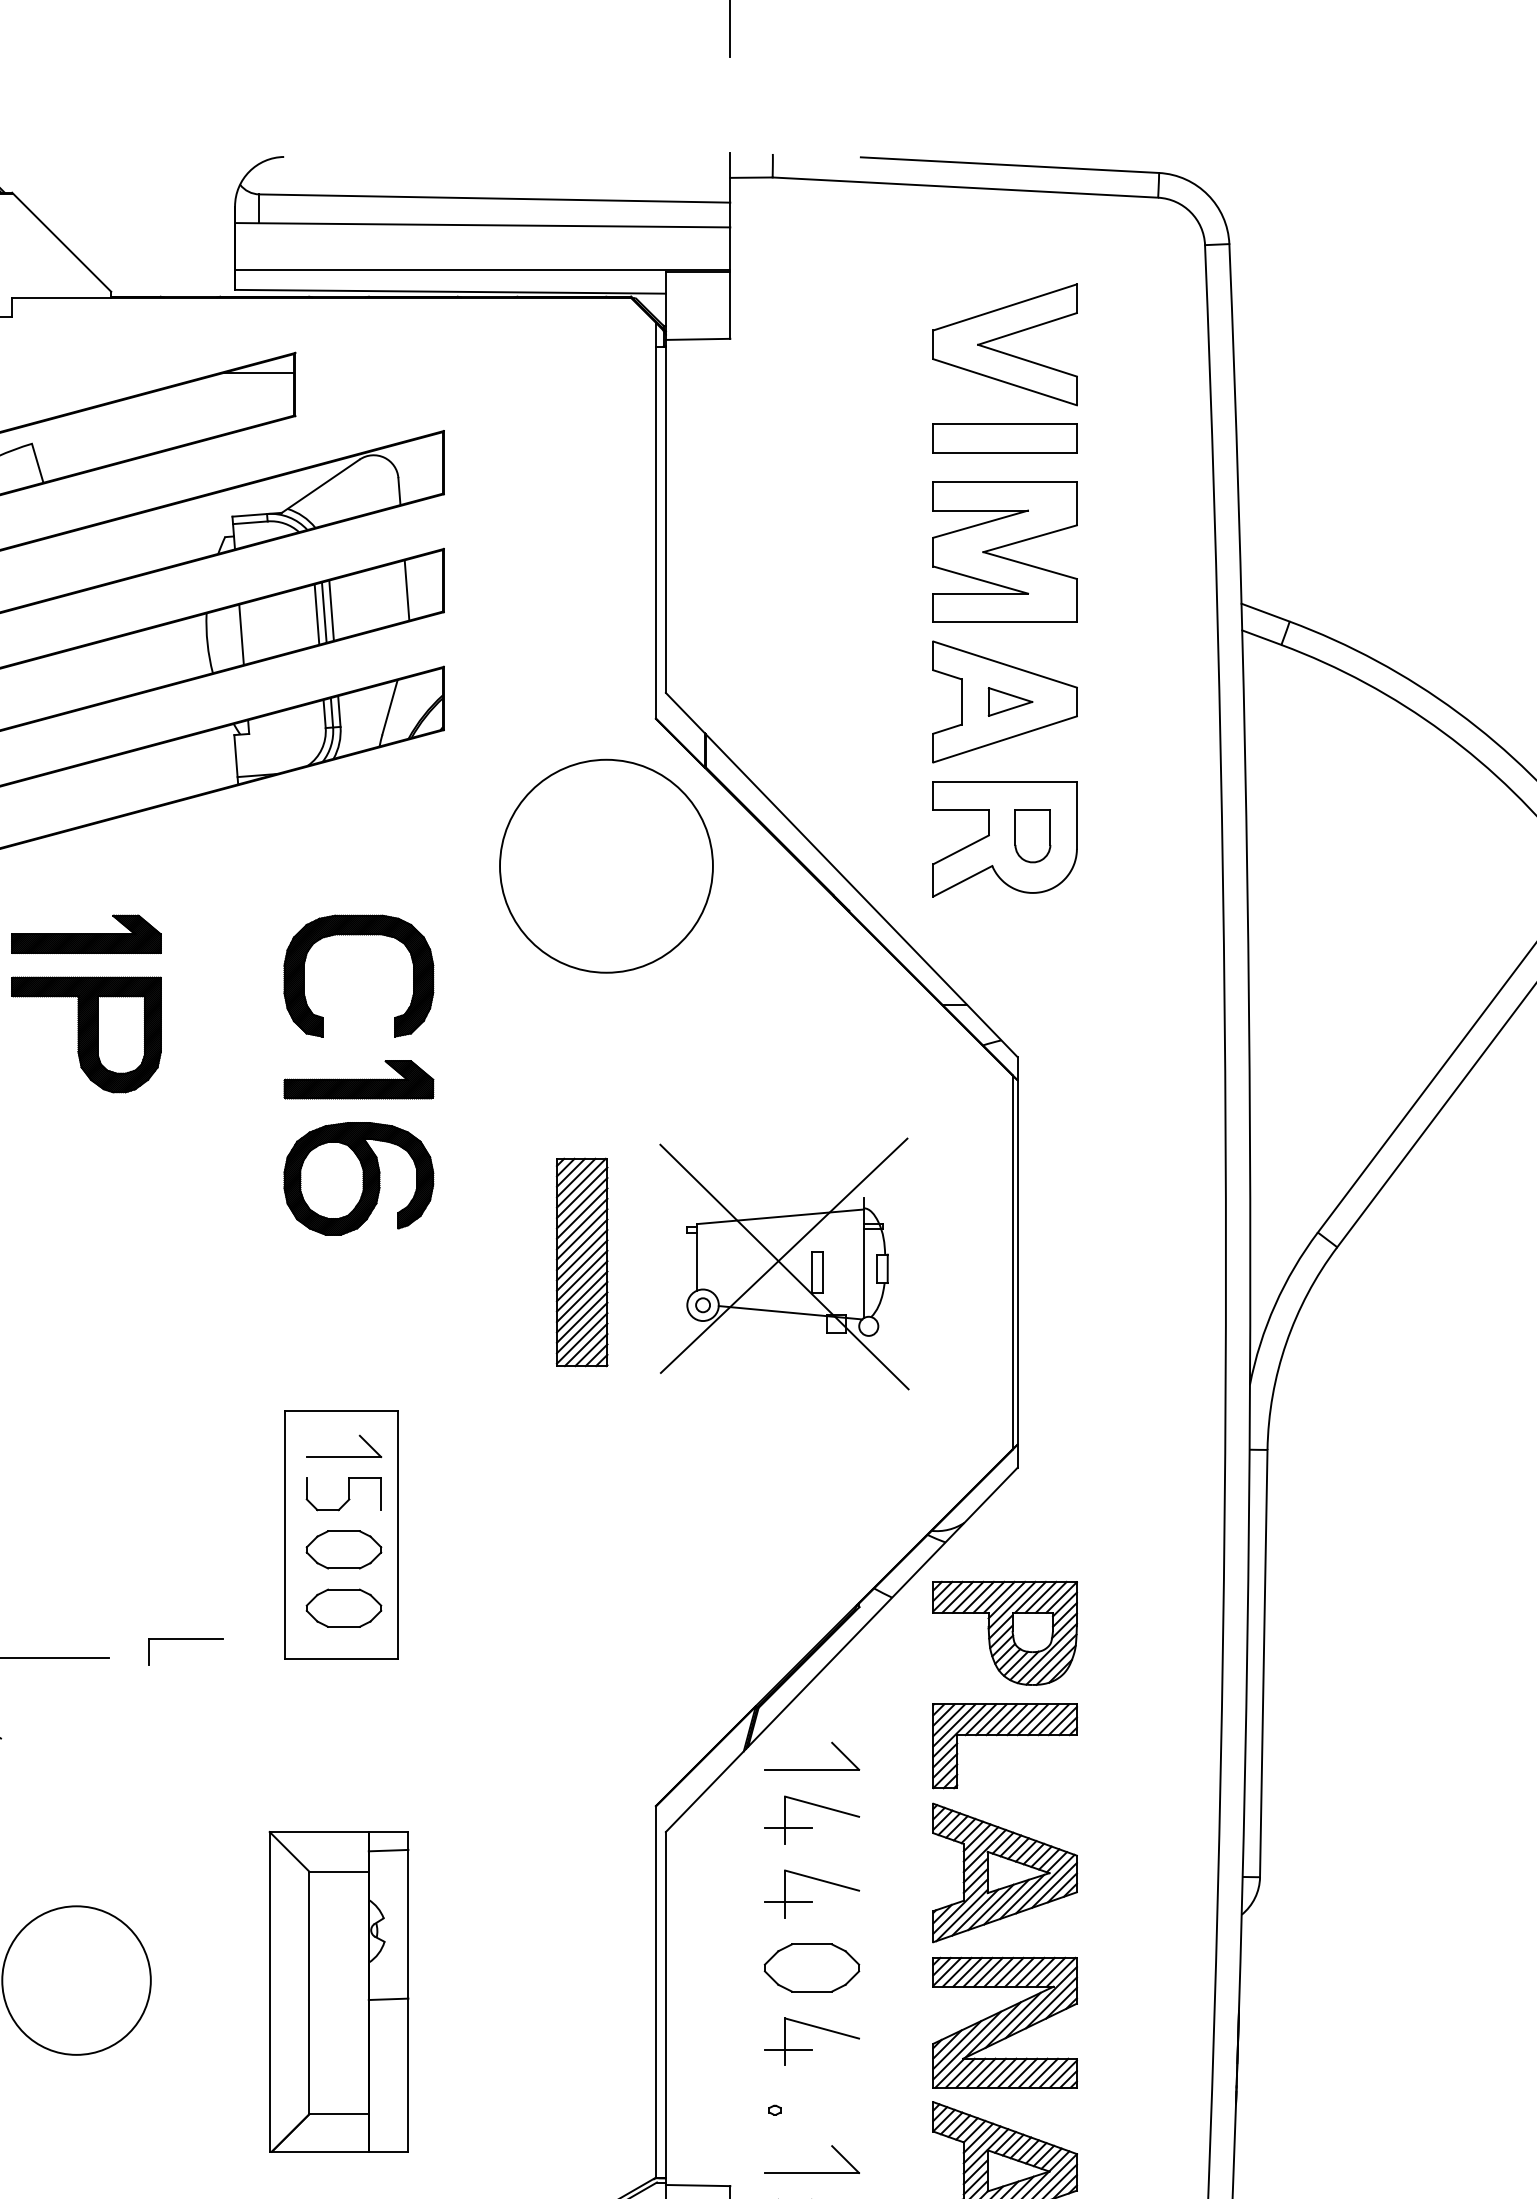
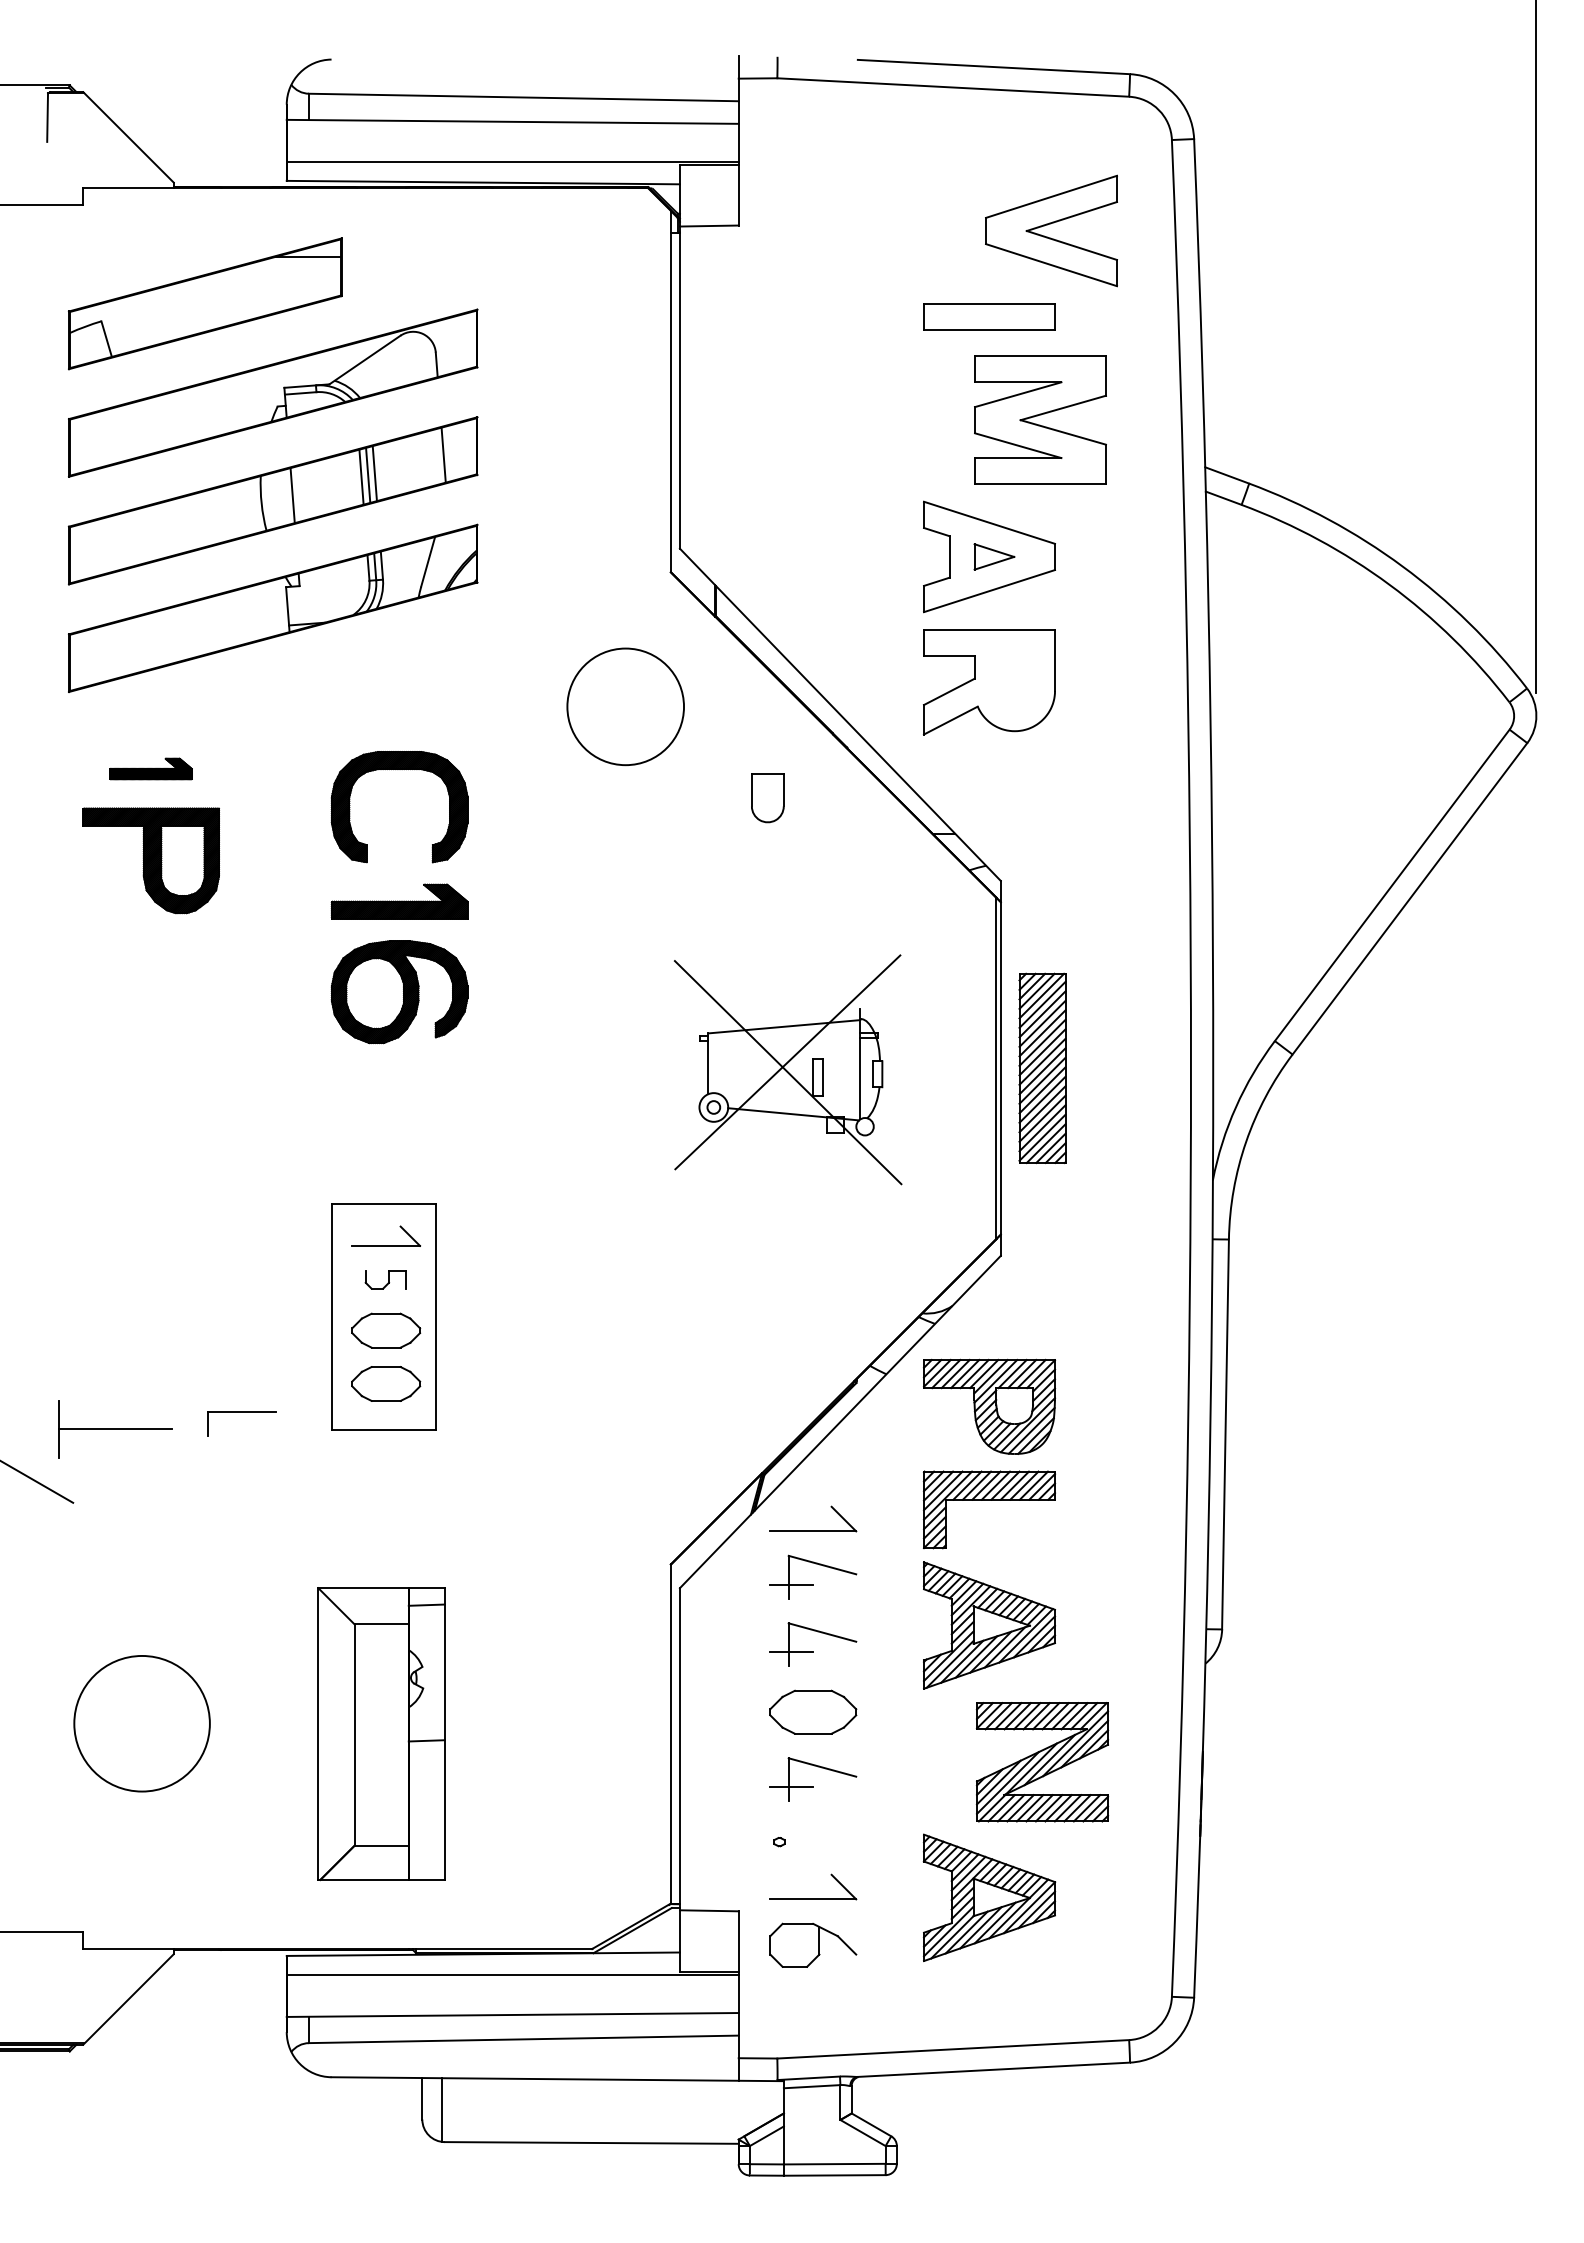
part: (1004, 337) -> (1050, 224), moved
part: (1005, 551) -> (1040, 419), moved
part: (1032, 836) -> (767, 798), moved
circle: (606, 865) -> (625, 706), size x0.6
part: (85, 933) -> (150, 768), size x0.6
part: (582, 1261) -> (1042, 1067), moved
part: (343, 1493) -> (385, 1279), size x0.6
part: (1005, 2023) -> (1042, 1762), moved

